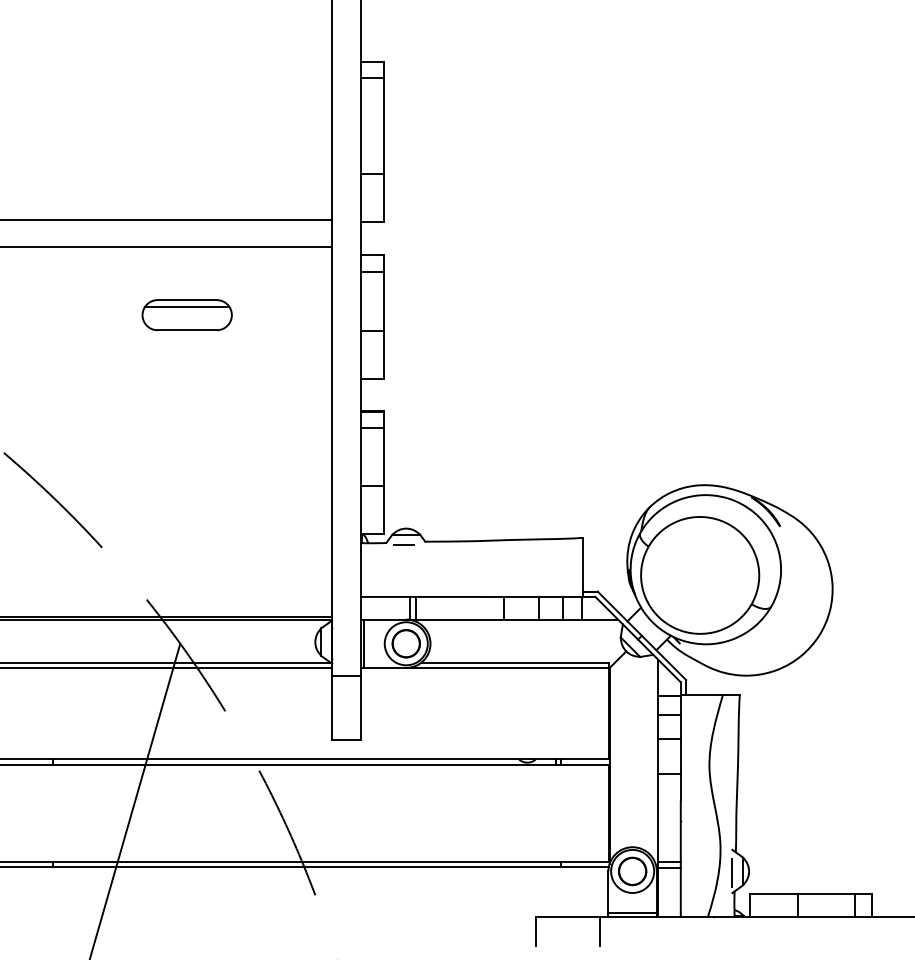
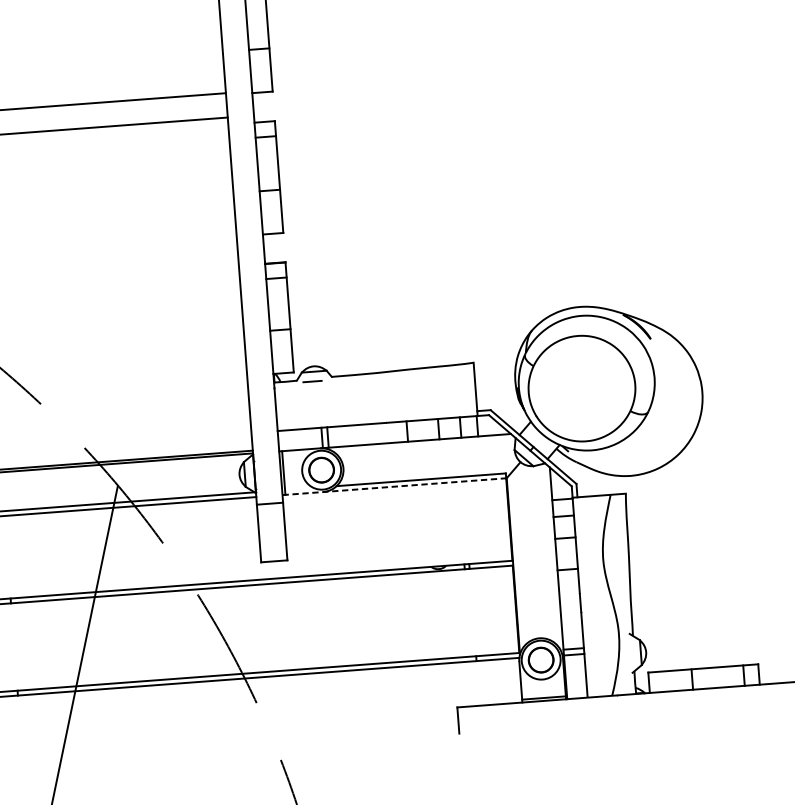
part: (186, 315) -> (101, 189), removed
line: (485, 668) -> (394, 487), solid -> dashed
line: (732, 872) -> (631, 654), removed
line: (600, 930) -> (516, 715), removed

